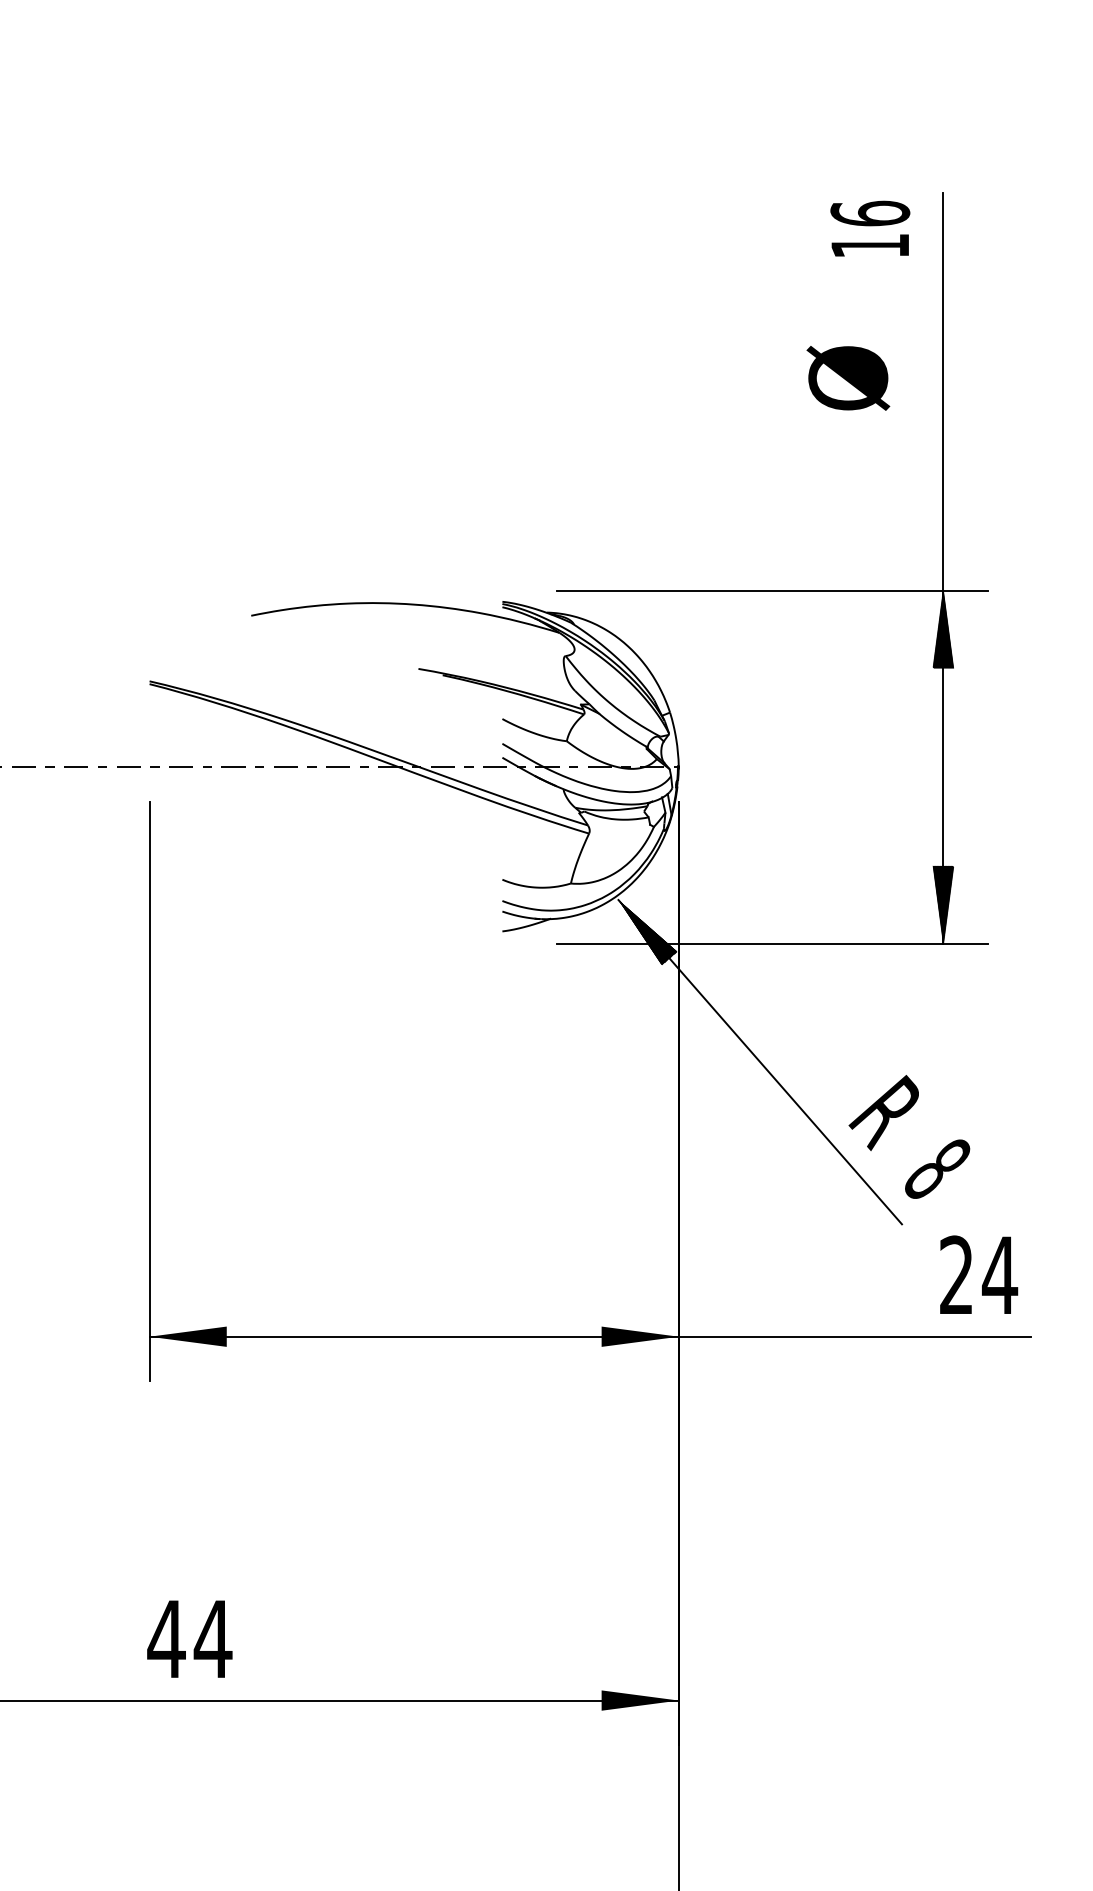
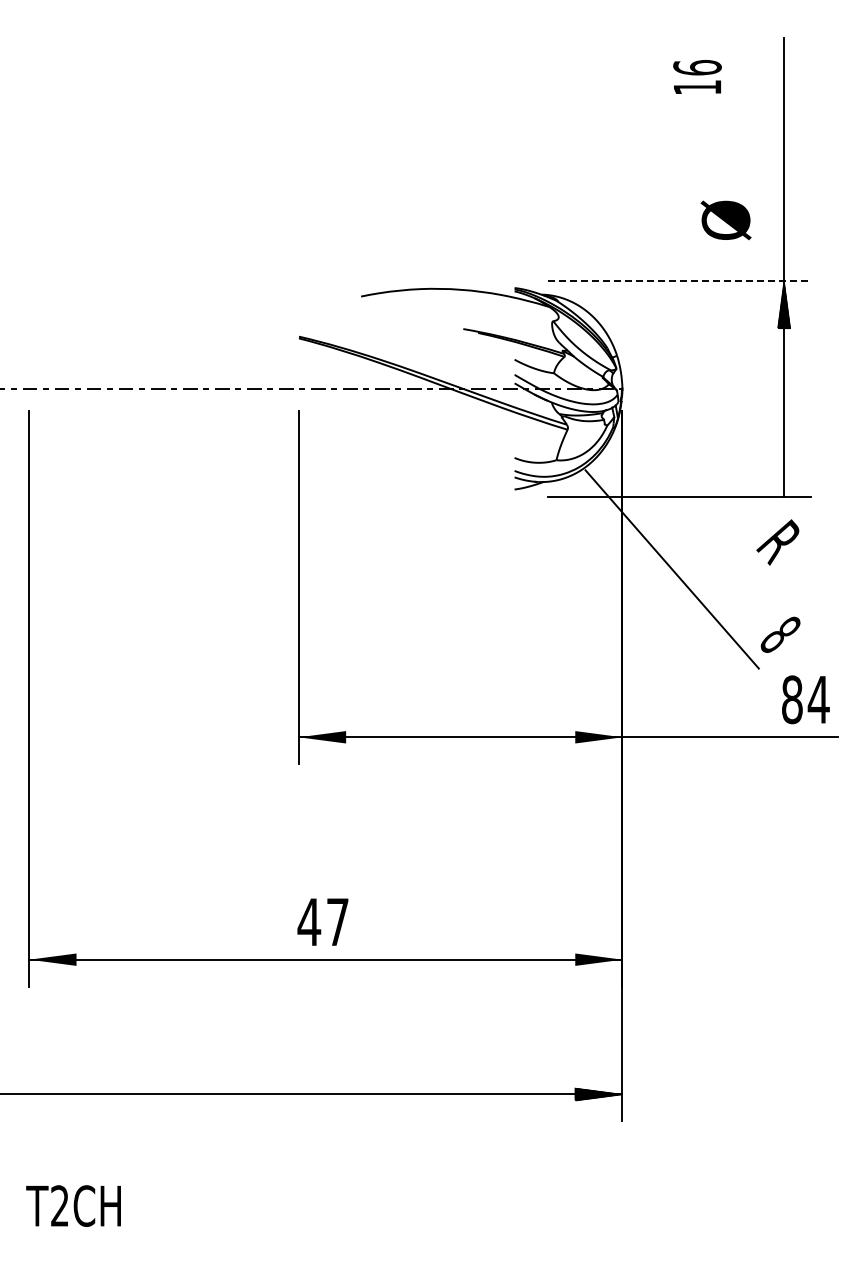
text: (870, 227) -> (697, 76), moved
text: (847, 378) -> (725, 220), moved
line: (772, 591) -> (679, 281), solid -> dashed
hatch: (942, 903) -> (783, 472), removed
hatch: (647, 931) -> (603, 489), removed
text: (883, 1112) -> (777, 542), moved
text: (956, 1274) -> (792, 699), 24 -> 84
text: (212, 1638) -> (337, 921), 44 -> 47

